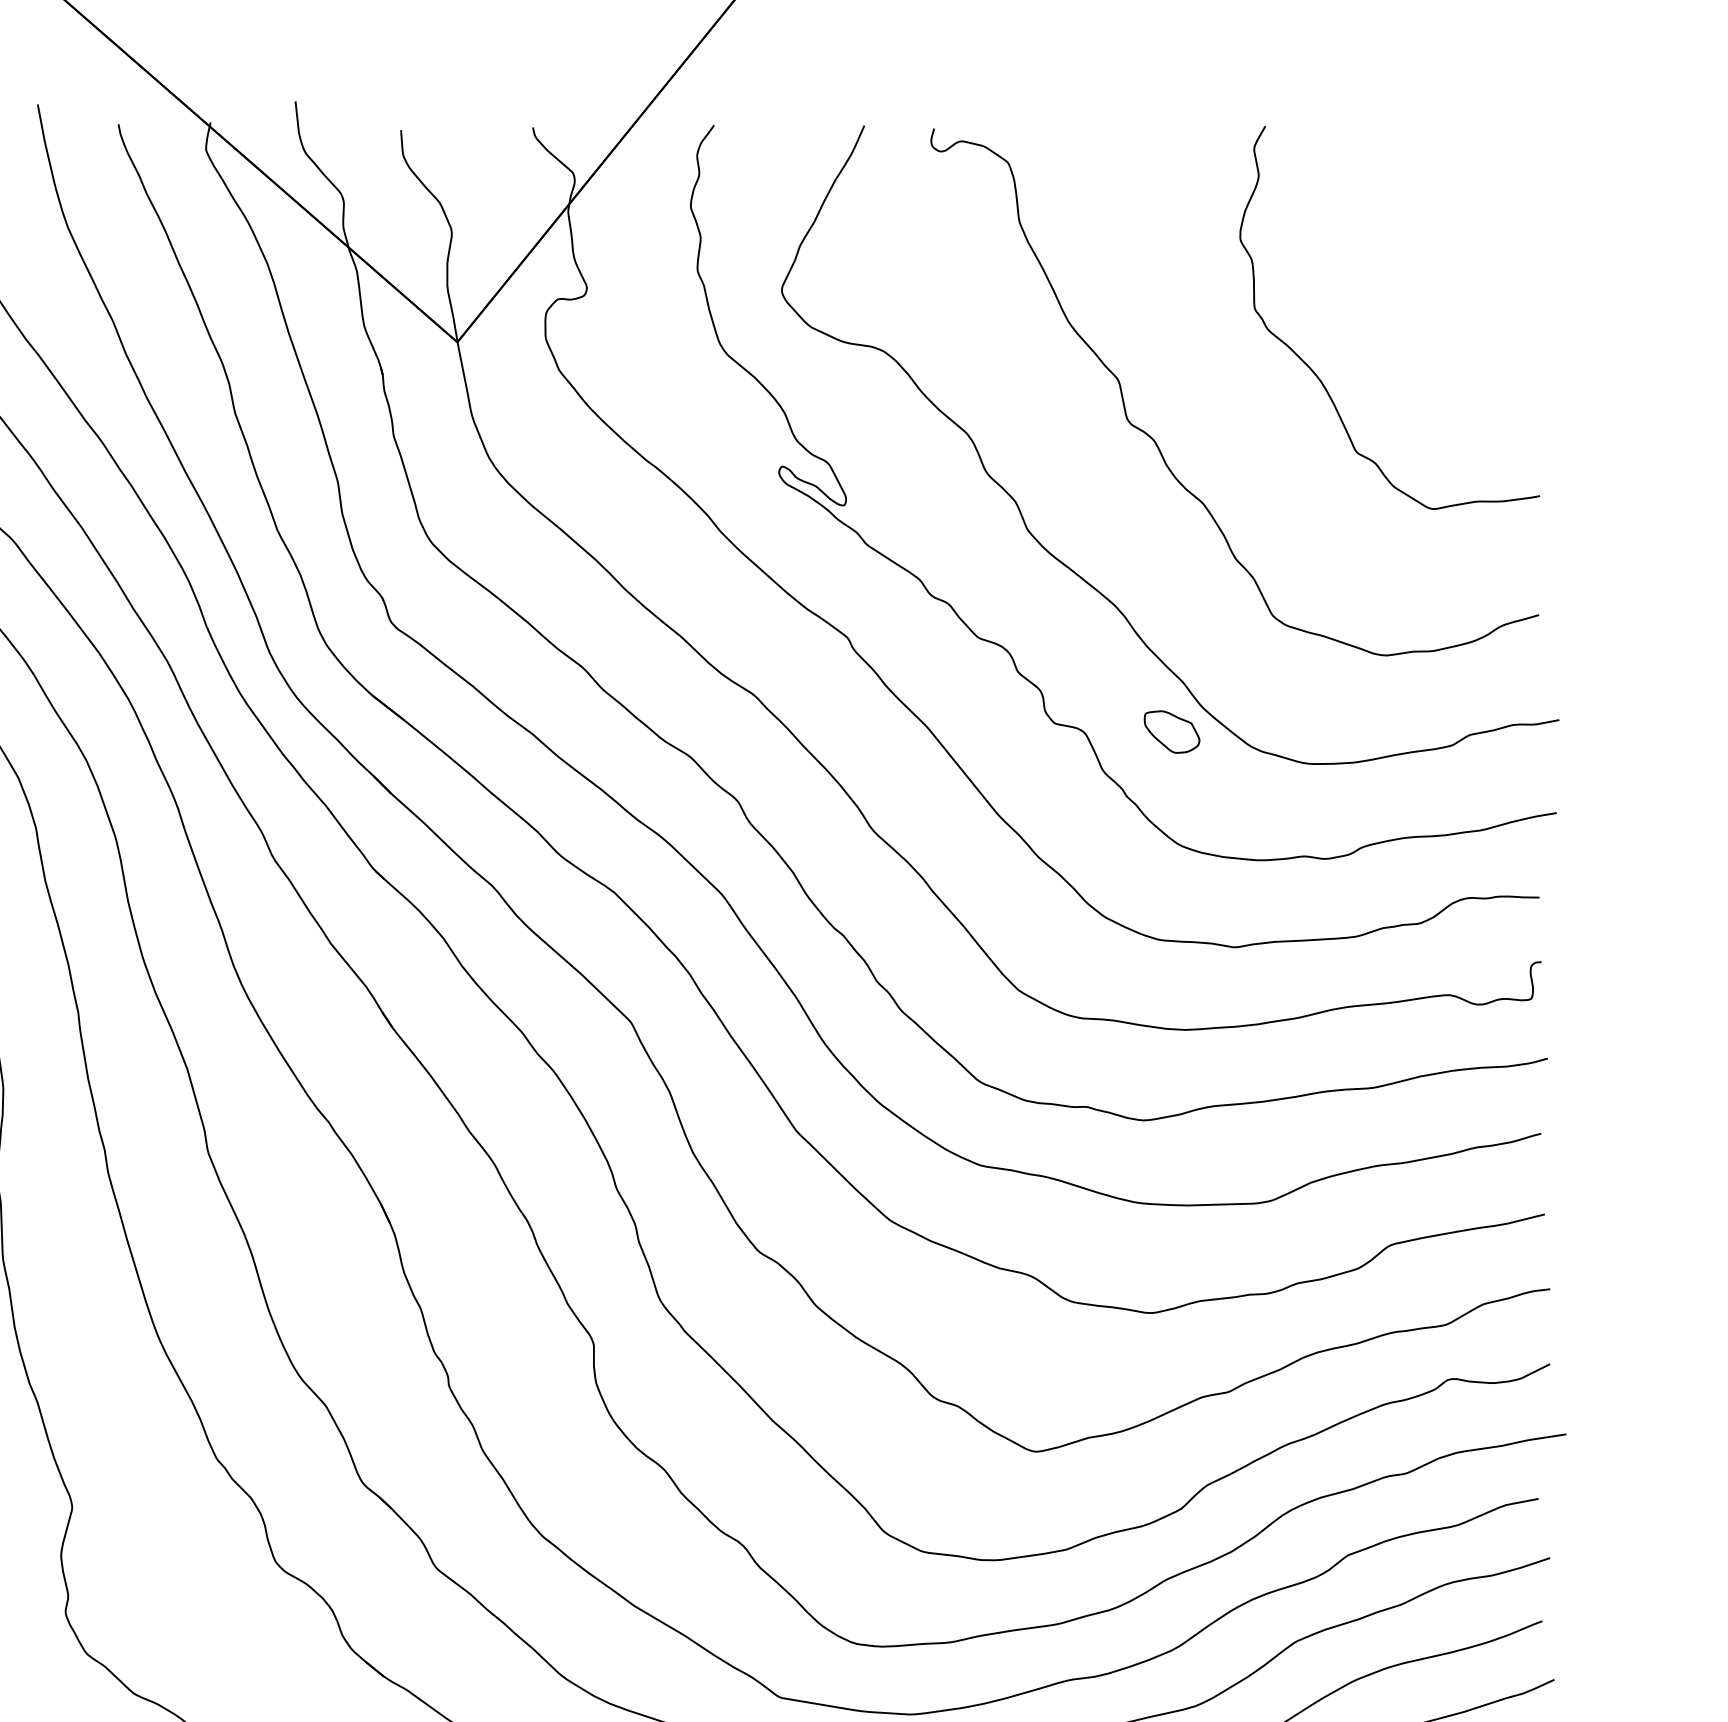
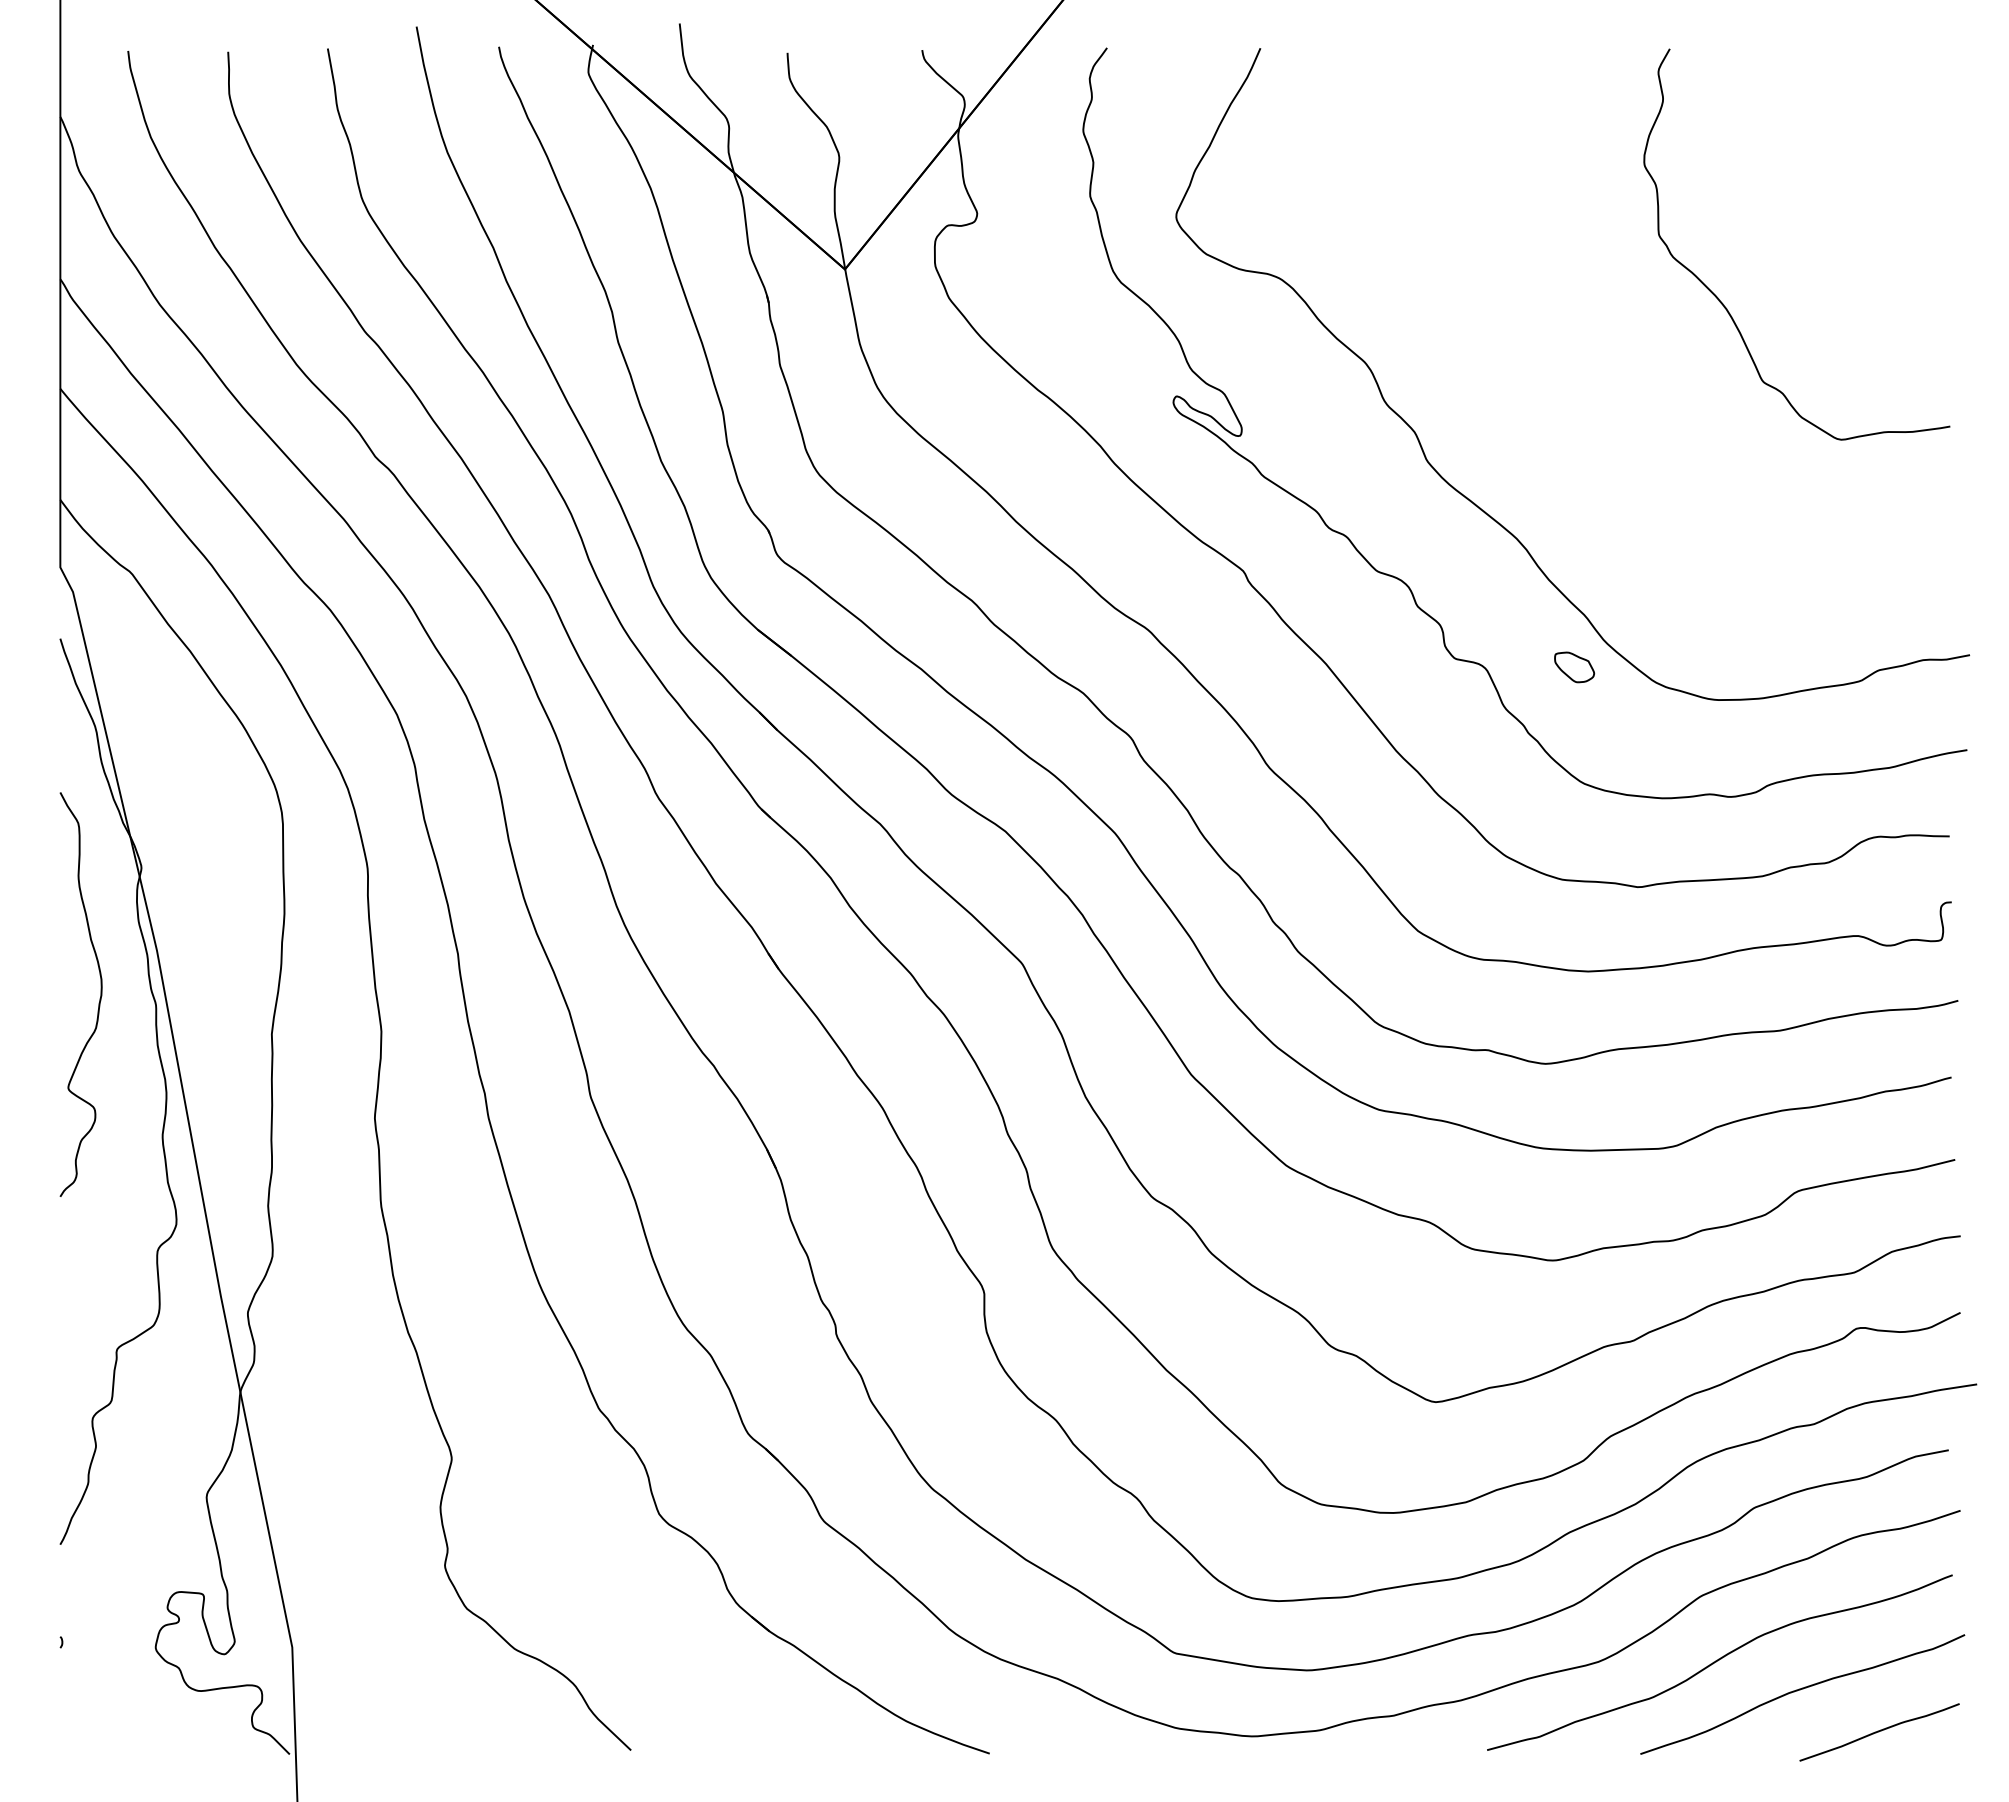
curve: (1155, 440) -> (1557, 369), removed
part: (1171, 732) -> (1574, 667), size x0.7

